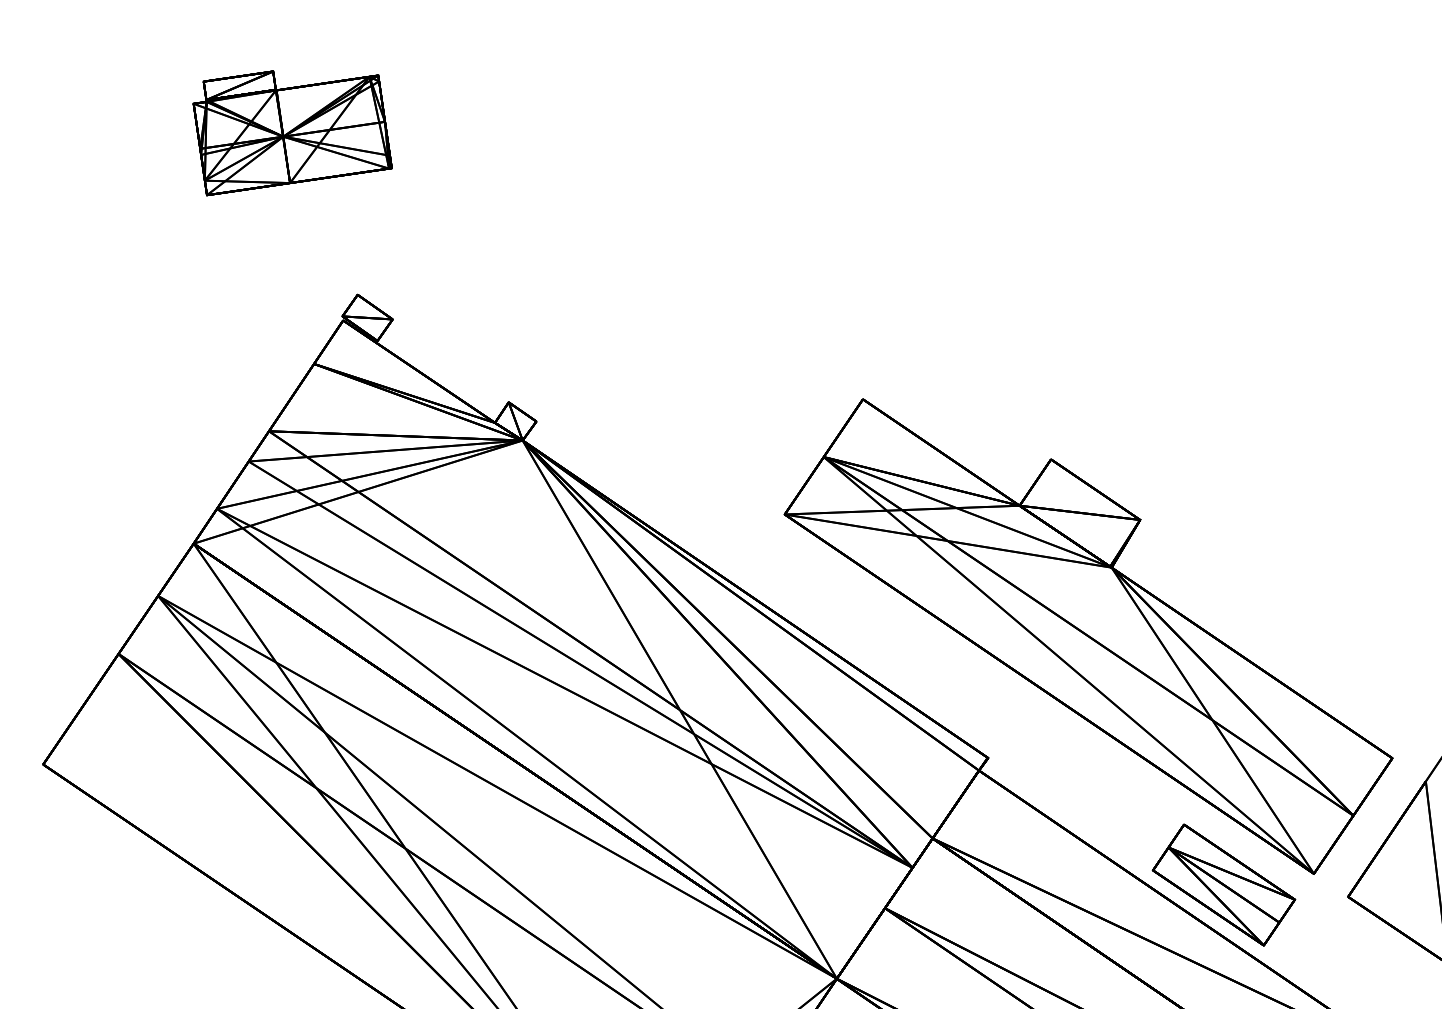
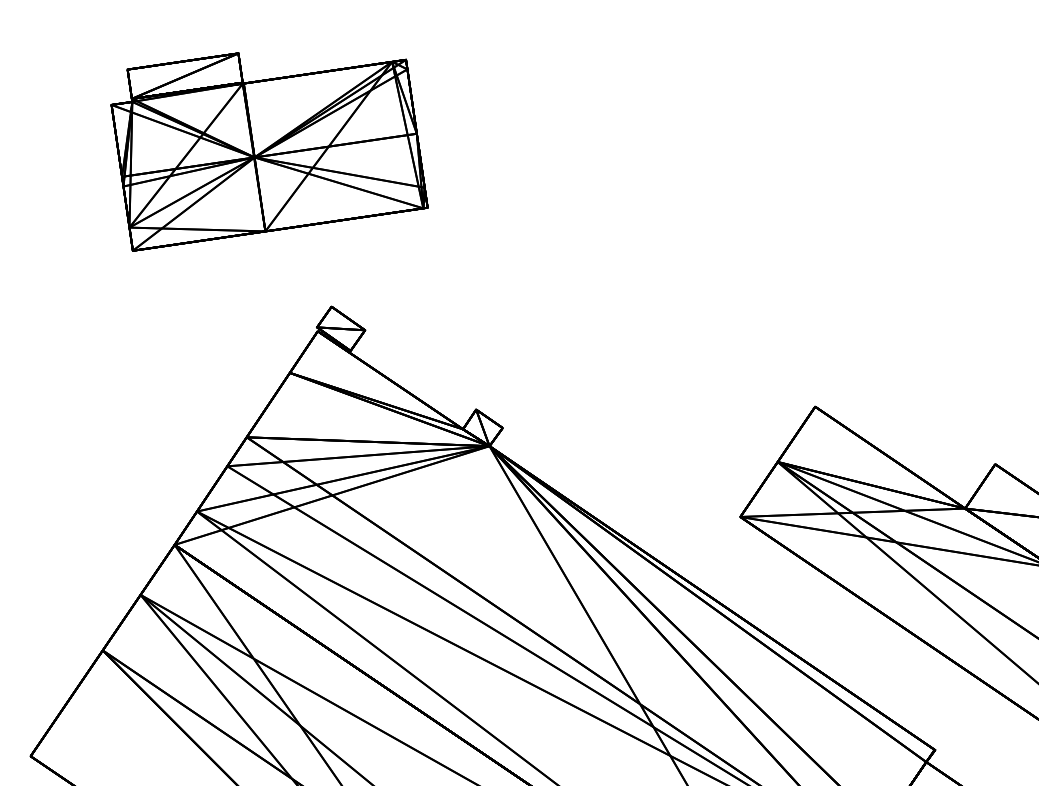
part: (292, 133) -> (269, 152), size x1.67

